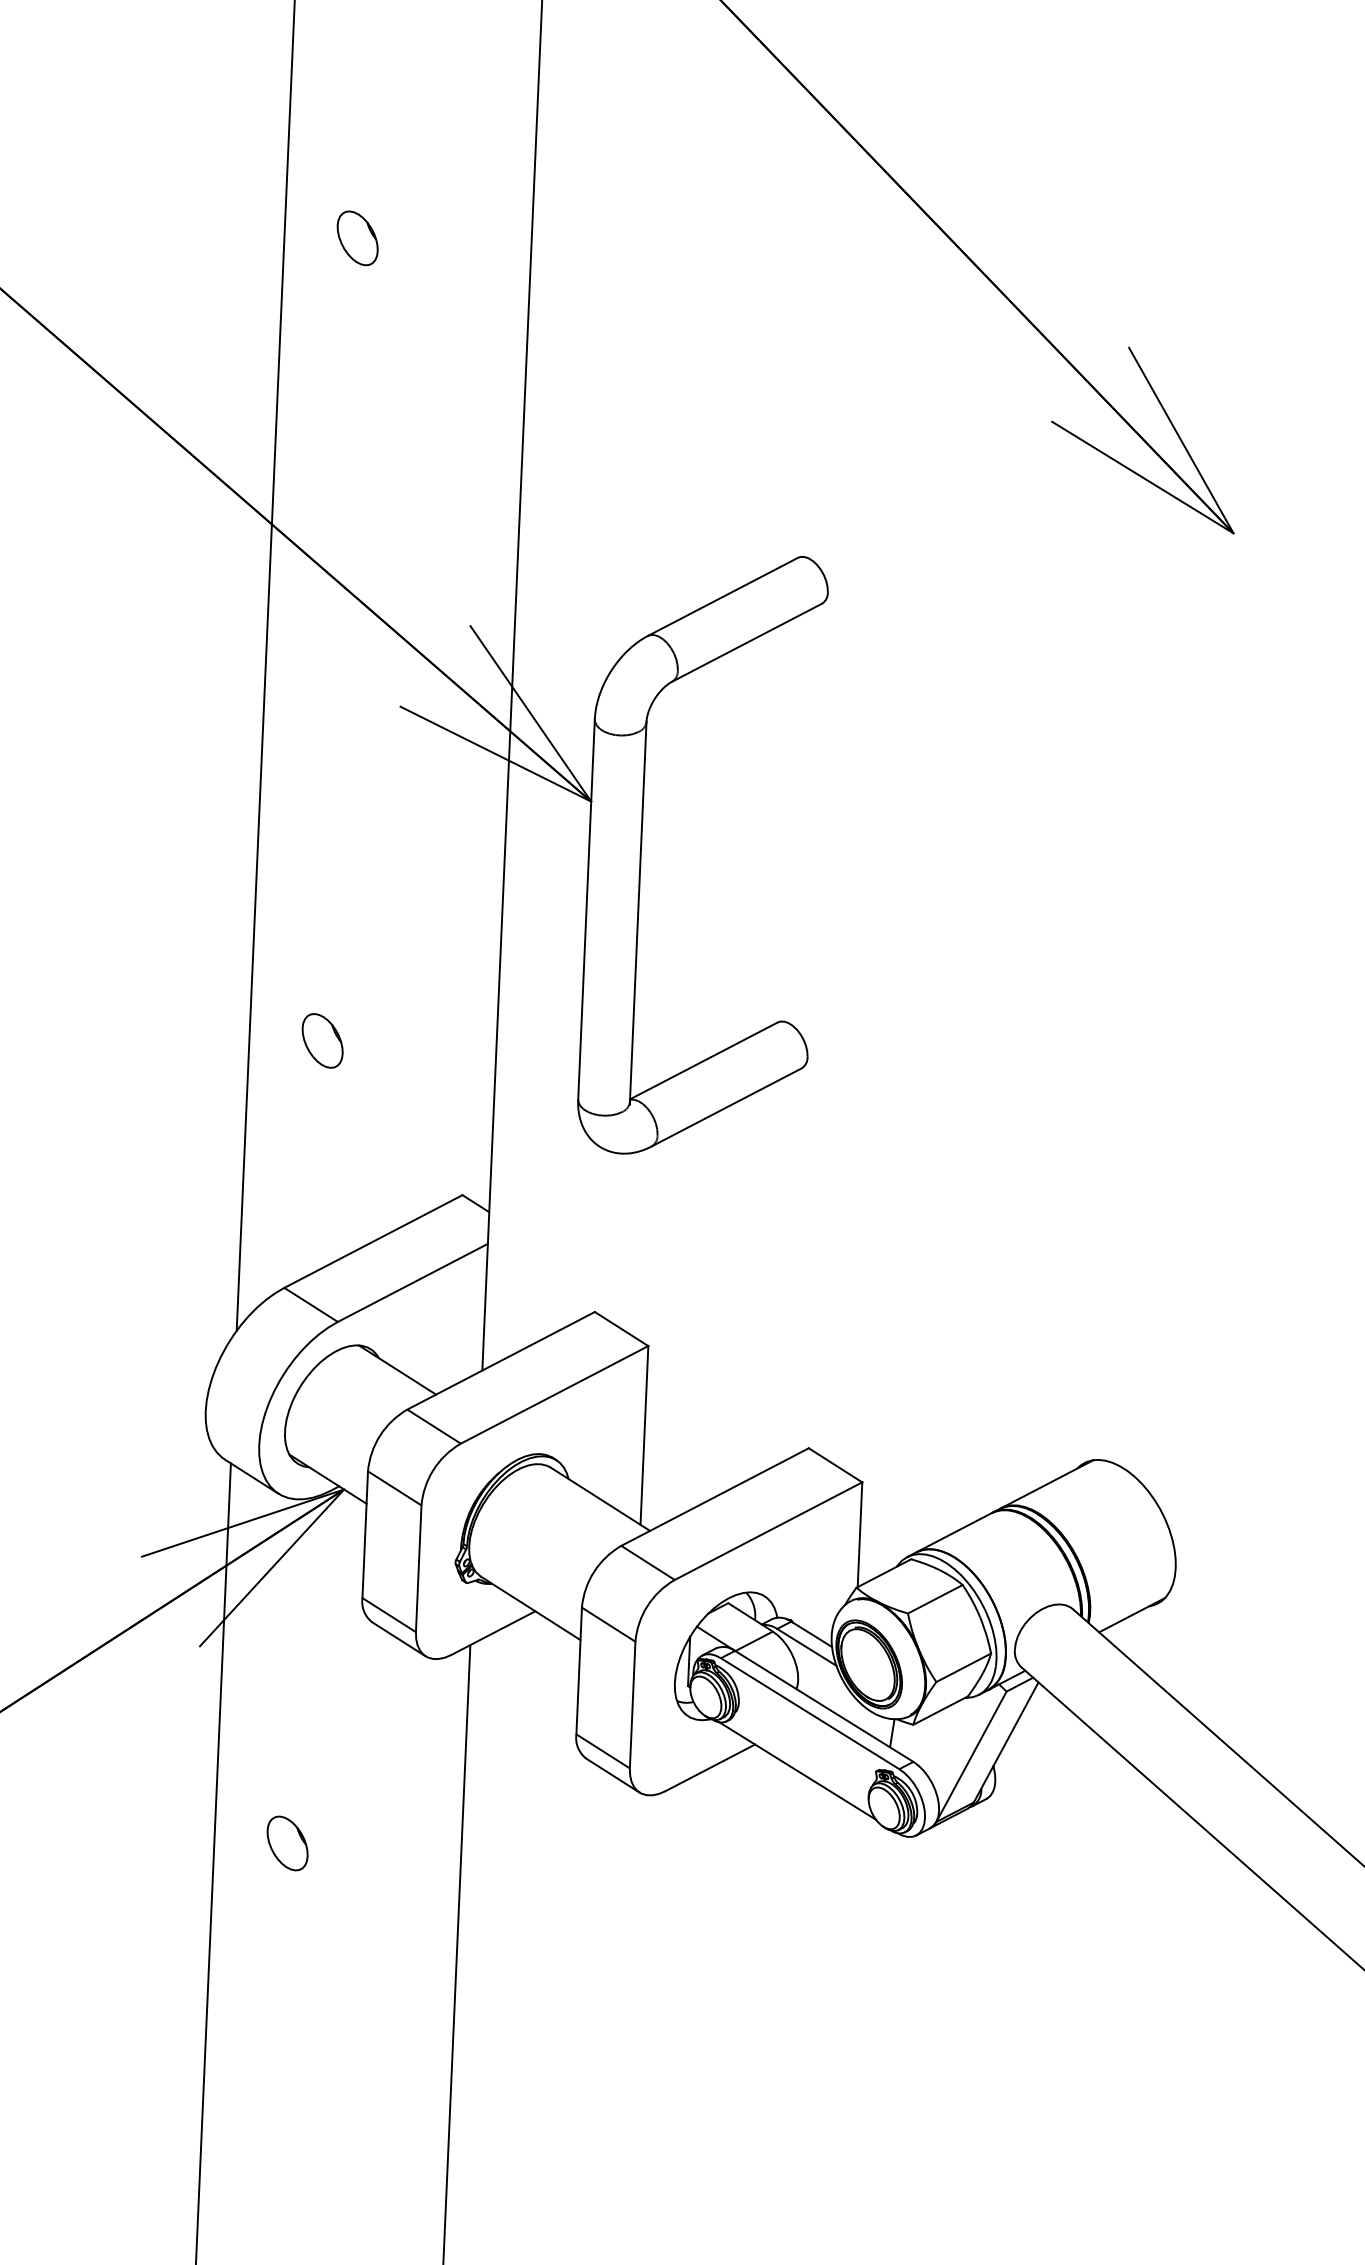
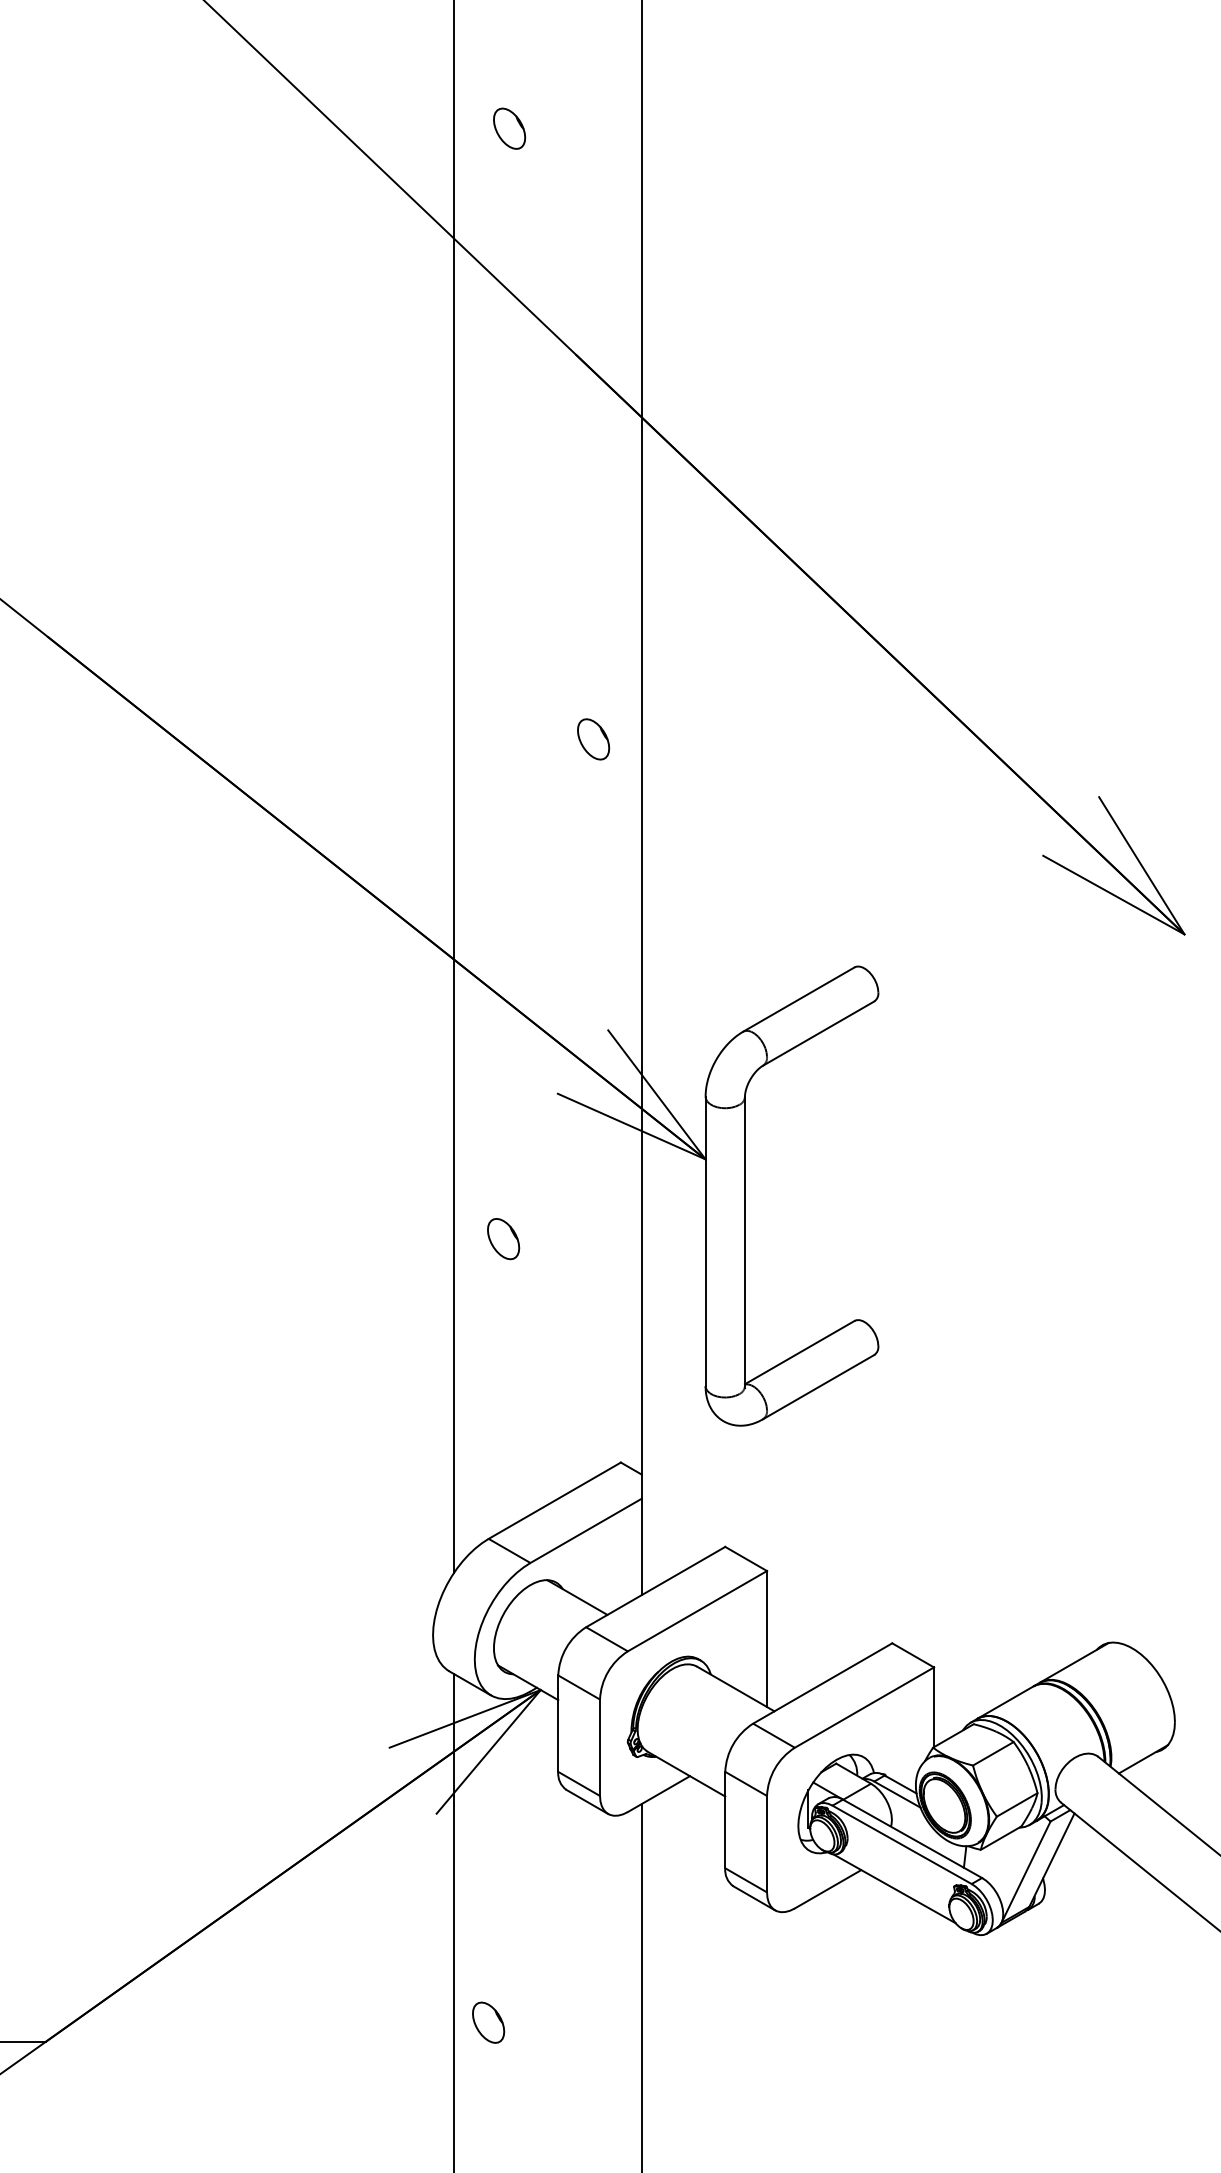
part: (357, 238) -> (593, 739), moved
part: (322, 1041) -> (503, 1239), moved
part: (287, 1843) -> (488, 2022), moved

